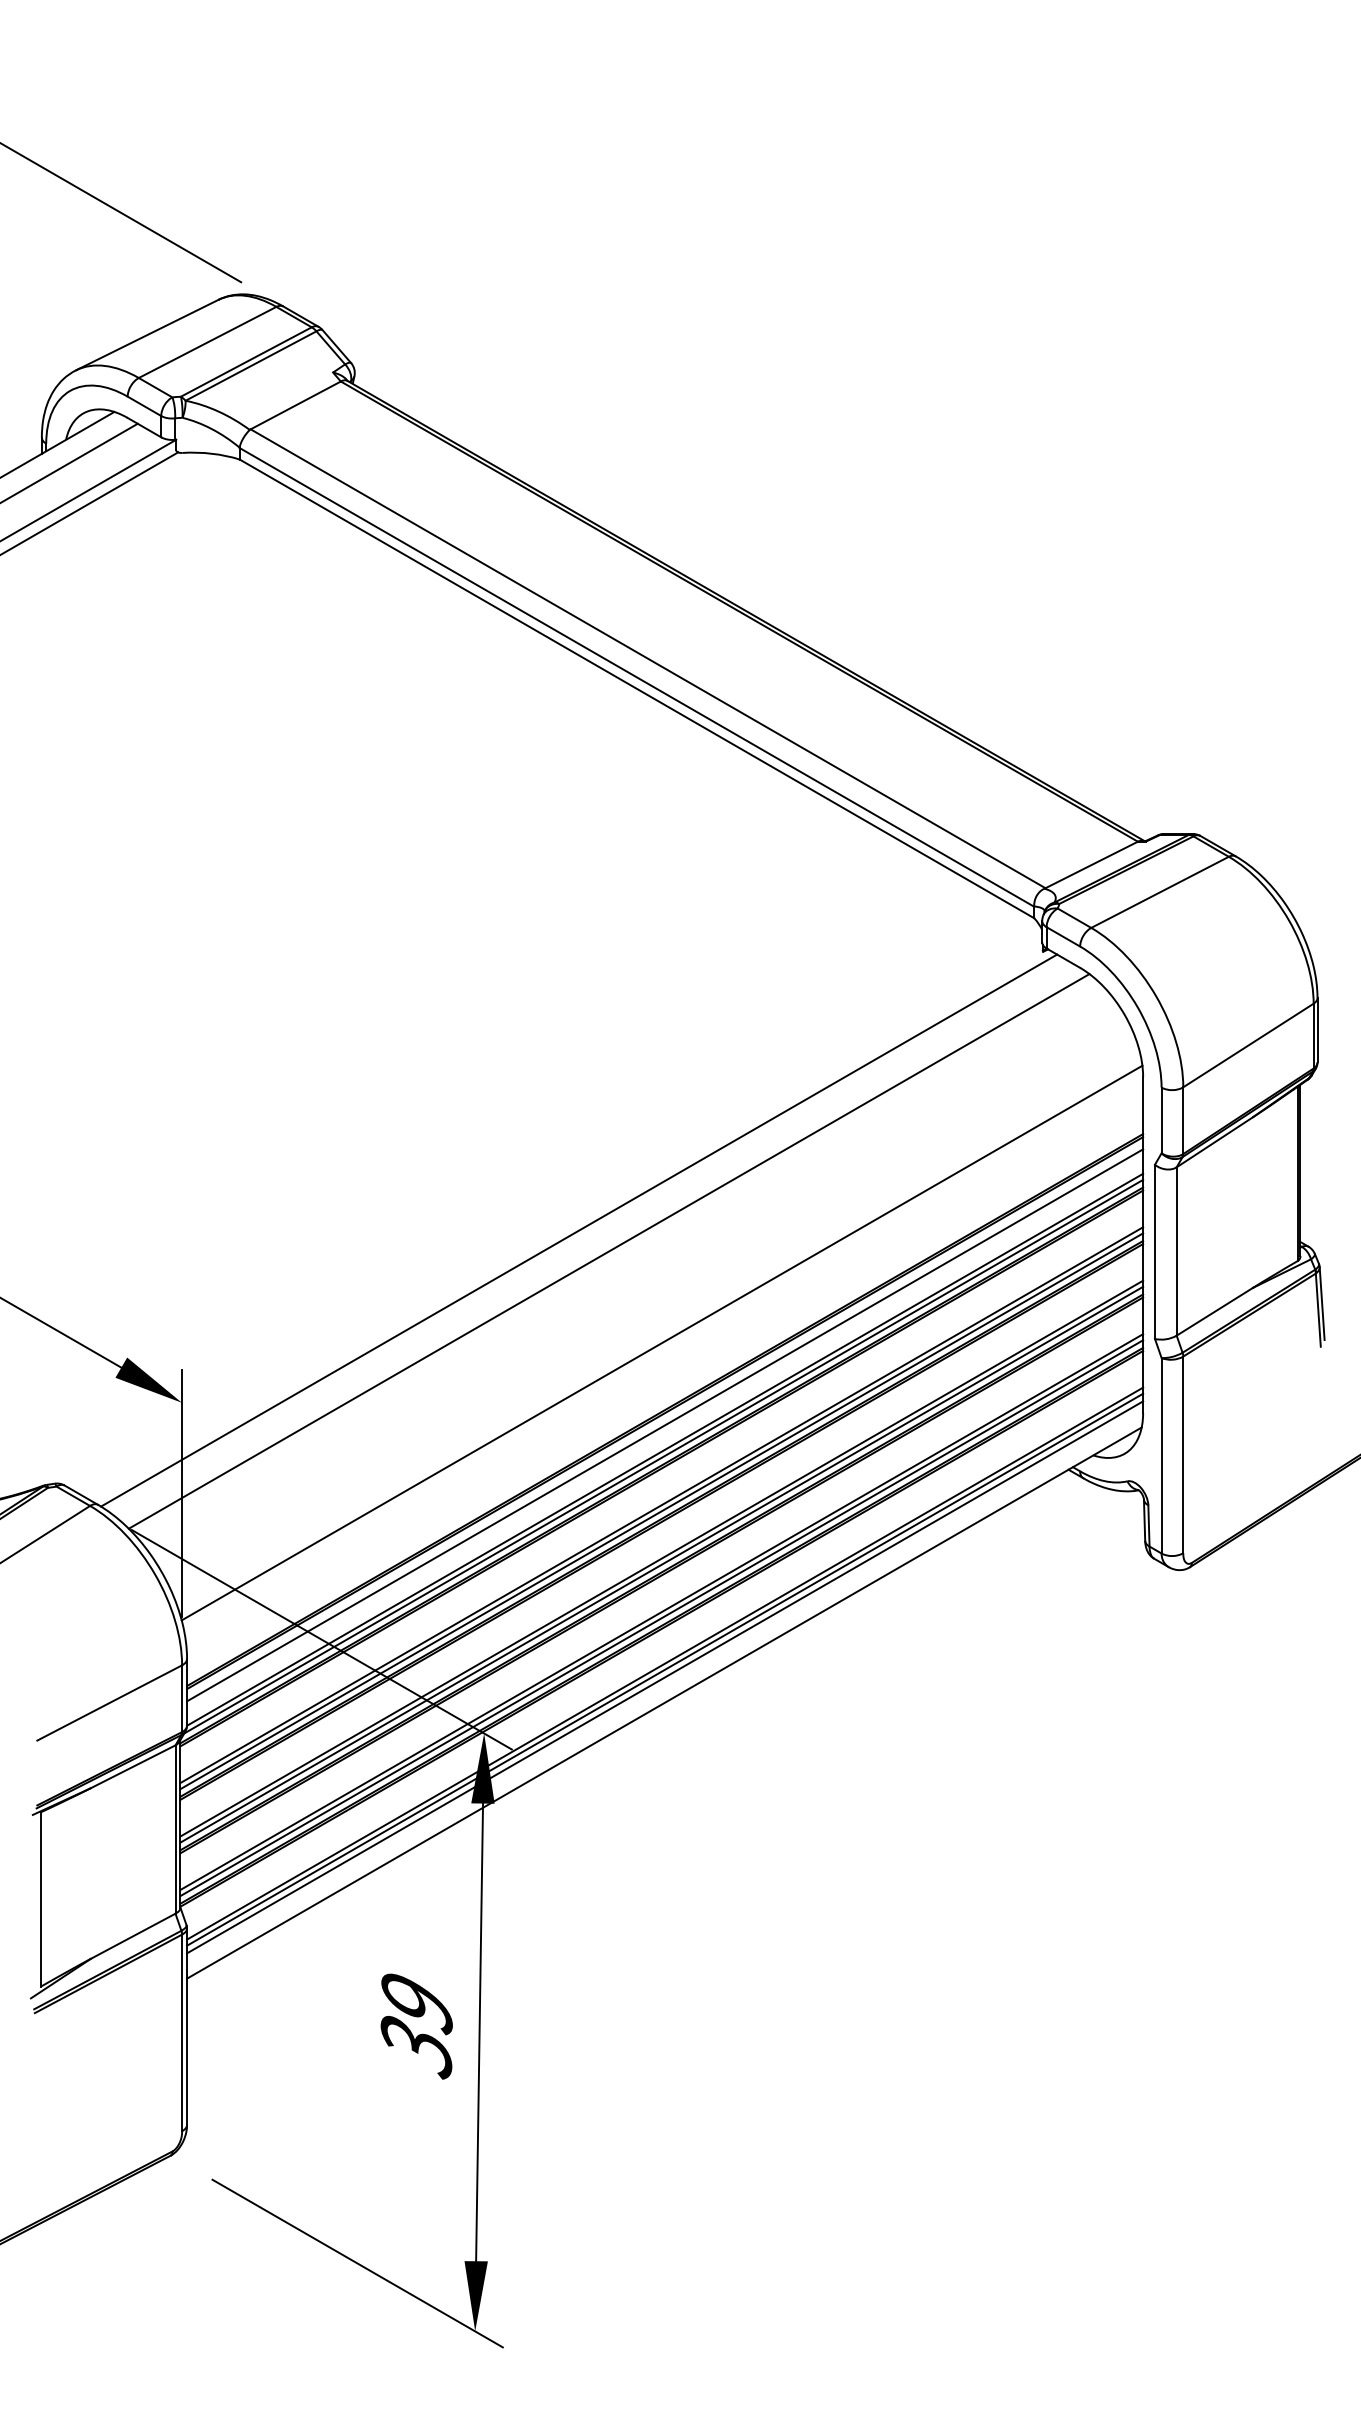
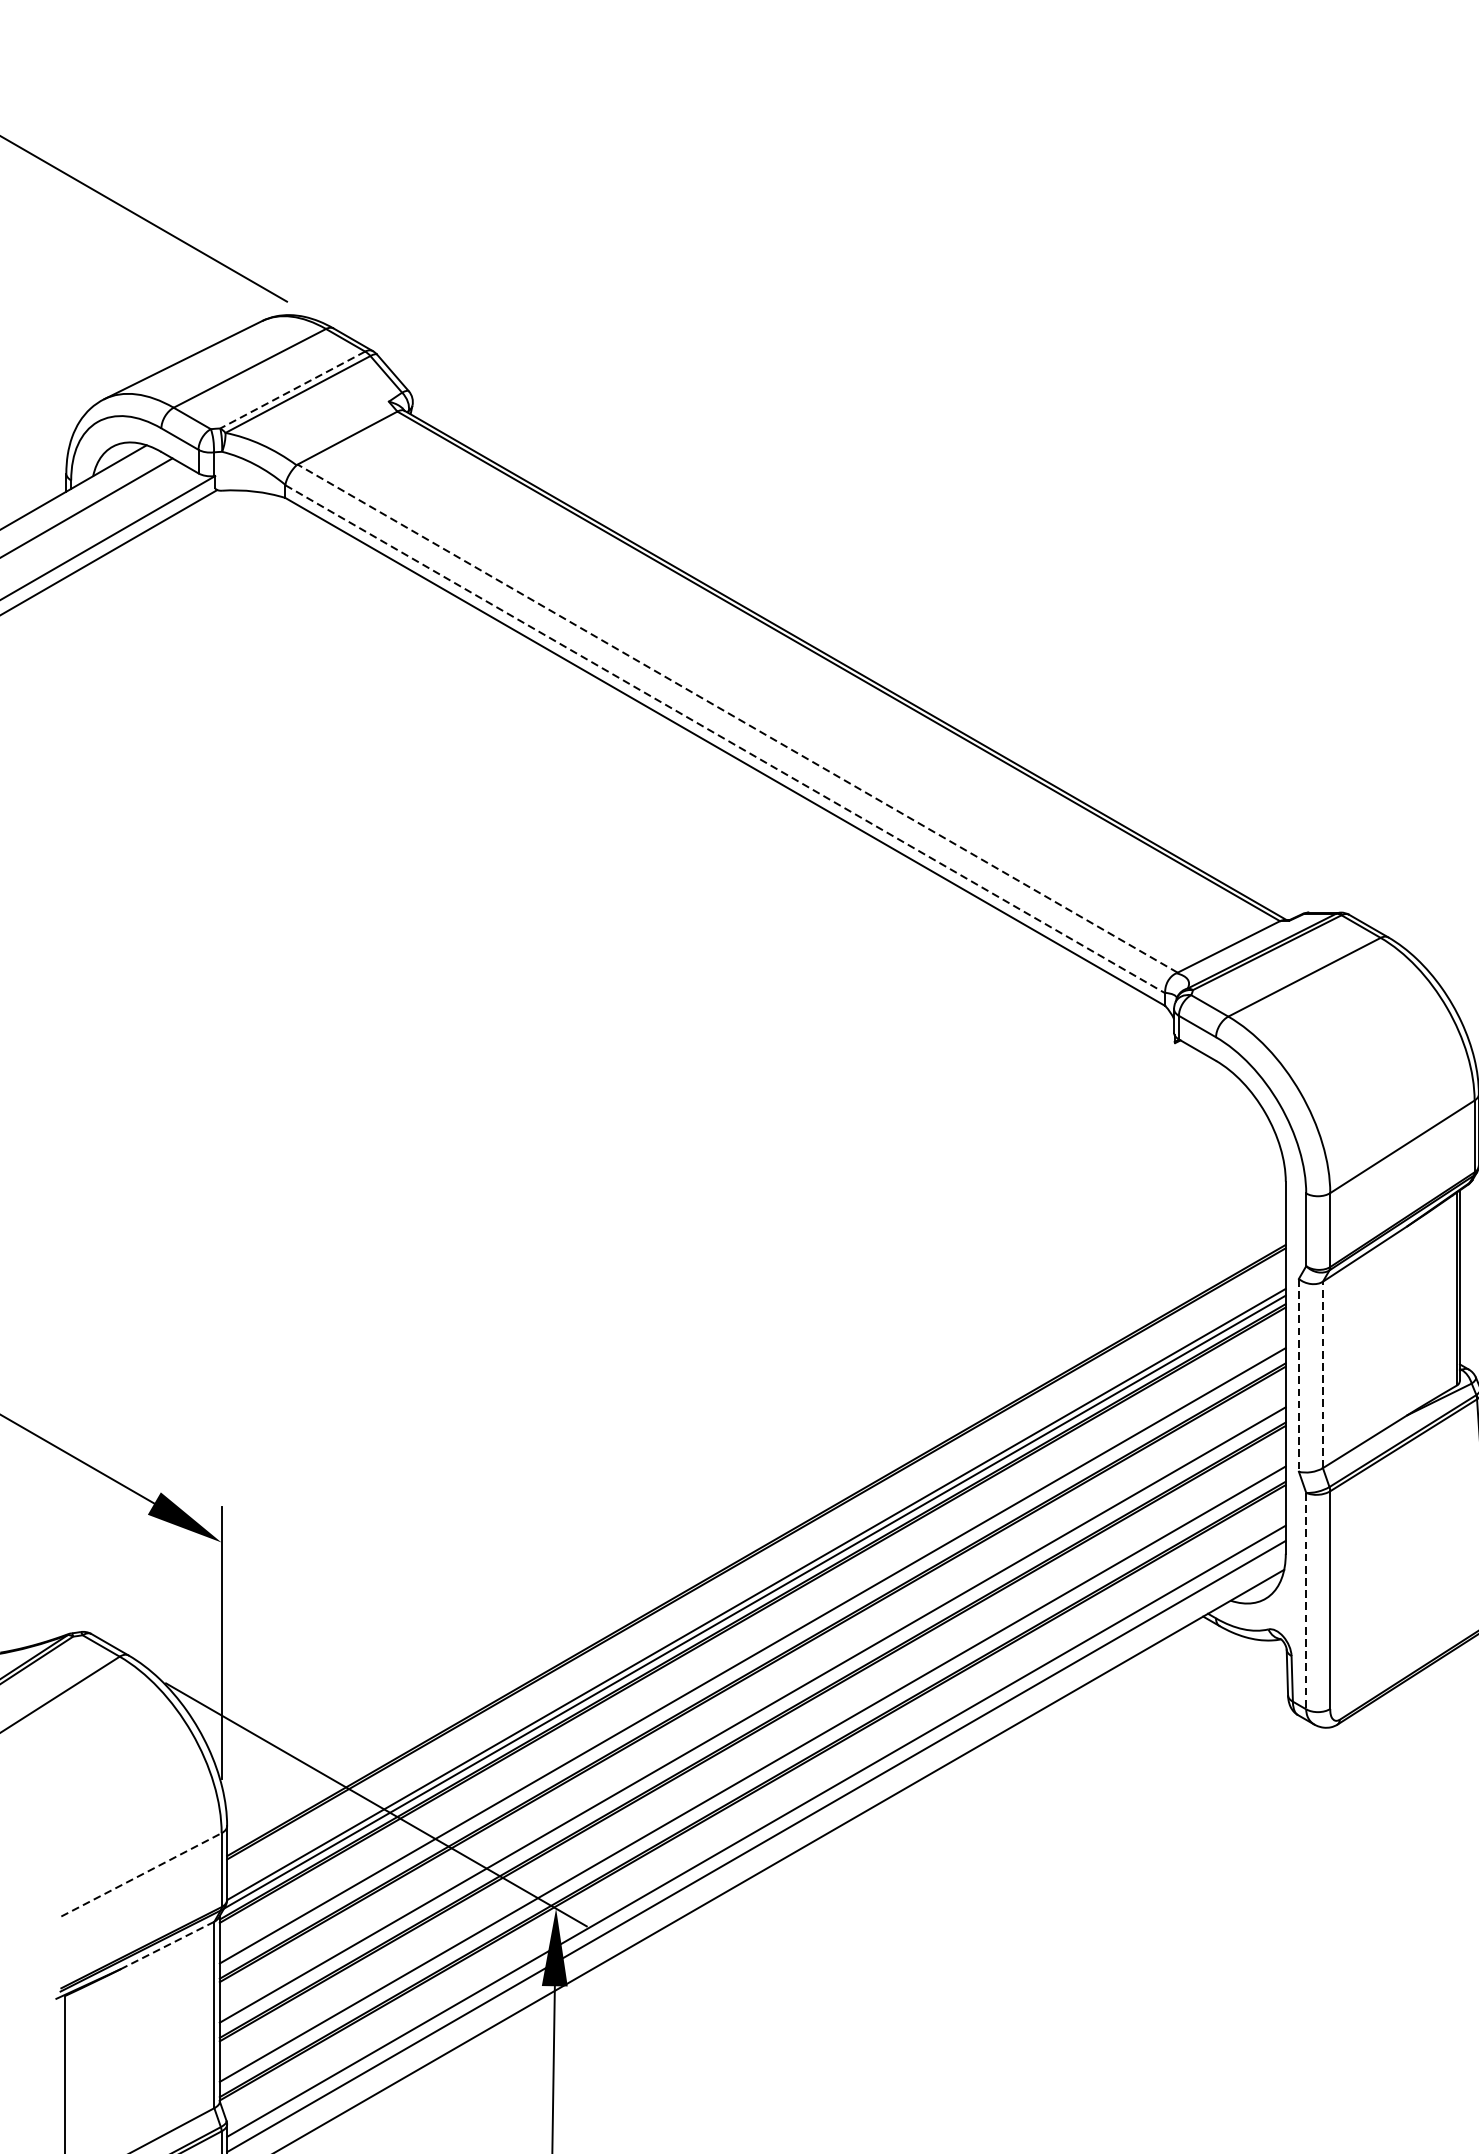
line: (245, 362) -> (291, 390), solid -> dashed
line: (648, 658) -> (738, 718), solid -> dashed
line: (636, 677) -> (724, 739), solid -> dashed
line: (579, 1230) -> (661, 1351), removed
line: (608, 1251) -> (693, 1374), removed
line: (1176, 1251) -> (1322, 1374), solid -> dashed
line: (1154, 1252) -> (1298, 1376), solid -> dashed
line: (661, 1342) -> (752, 1475), removed
line: (665, 1425) -> (756, 1567), removed
line: (1161, 1455) -> (1306, 1600), solid -> dashed
line: (661, 1511) -> (752, 1662), removed
line: (661, 1564) -> (752, 1721), removed
line: (661, 1618) -> (752, 1781), removed
line: (665, 1669) -> (756, 1837), removed
line: (109, 1702) -> (141, 1874), solid -> dashed
line: (132, 1767) -> (166, 1946), solid -> dashed

